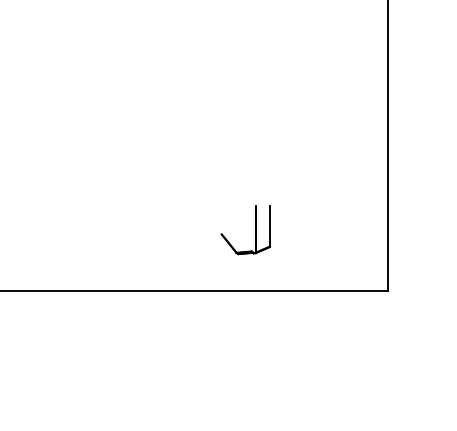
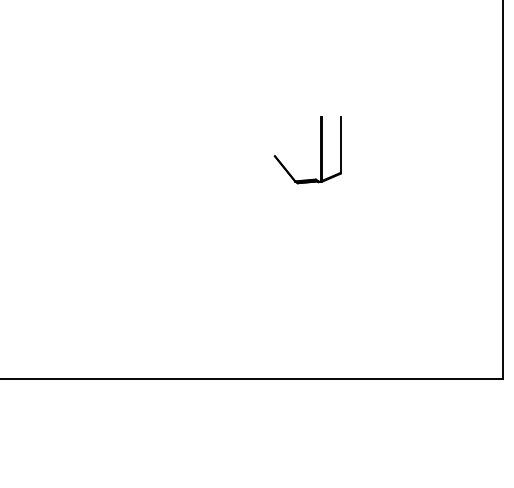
part: (255, 230) -> (321, 150), moved

